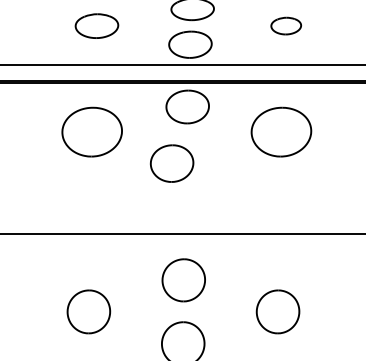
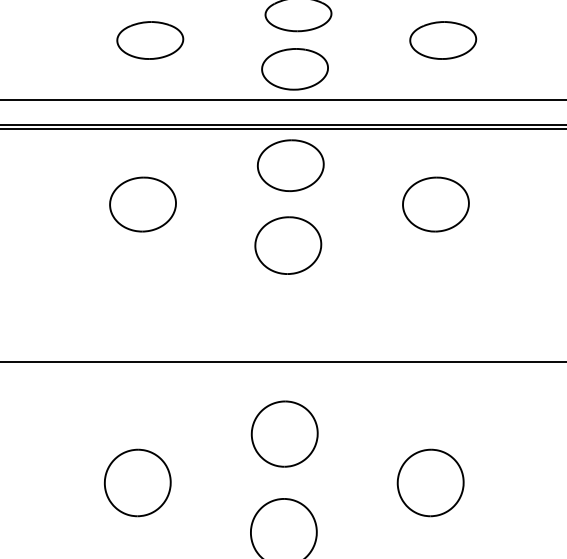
part: (286, 25) -> (443, 39), size x1.43
part: (92, 131) -> (143, 203), size x0.71
part: (281, 131) -> (436, 203), size x0.71
part: (172, 163) -> (288, 245), moved

